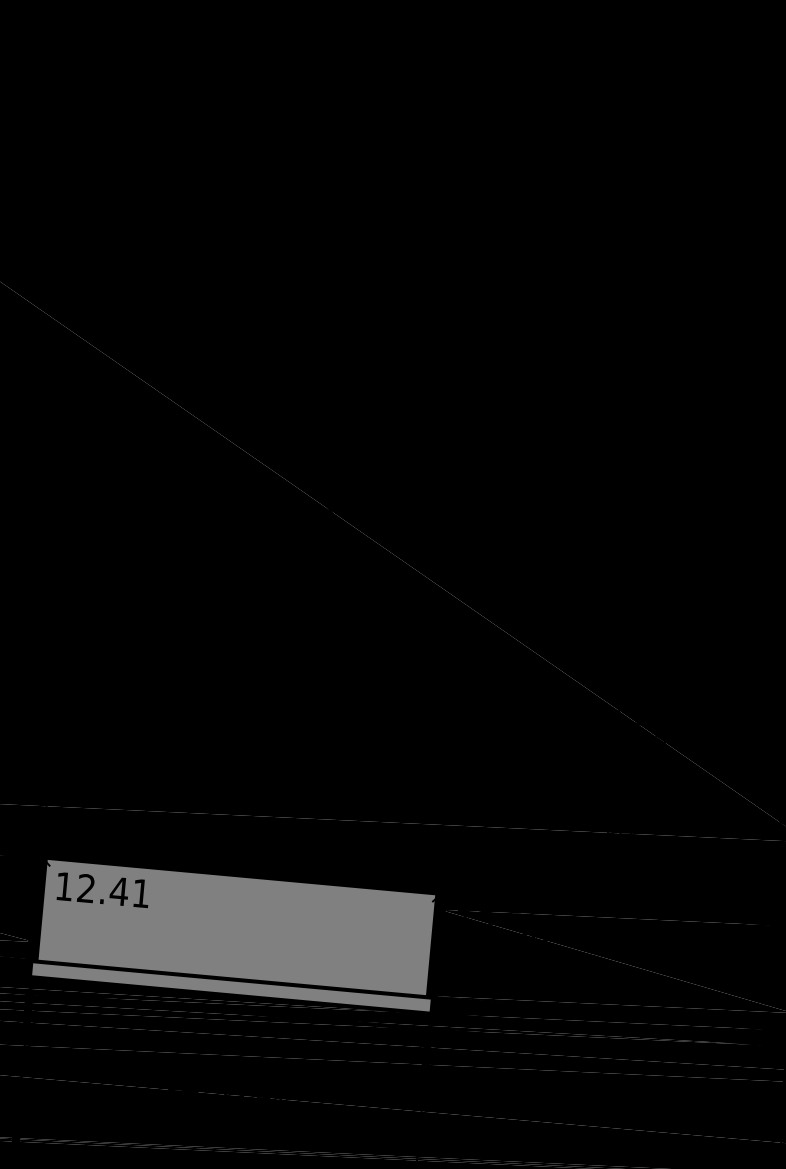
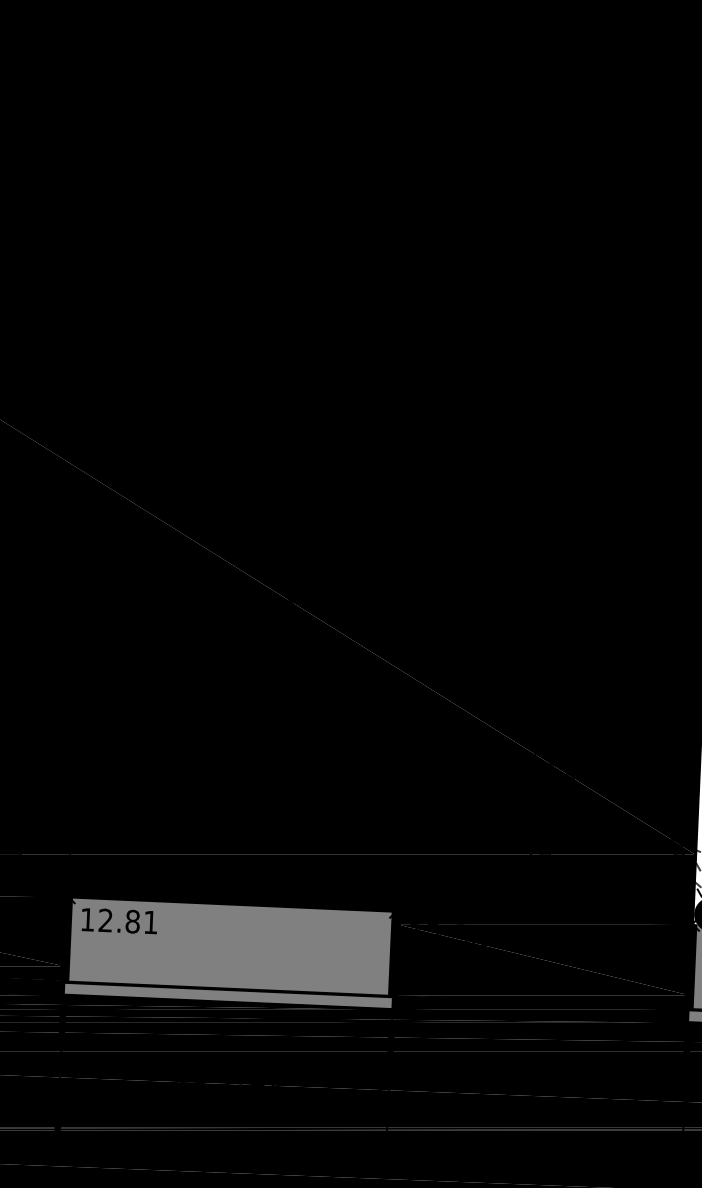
text: (118, 891) -> (132, 921), 12.41 -> 12.81

